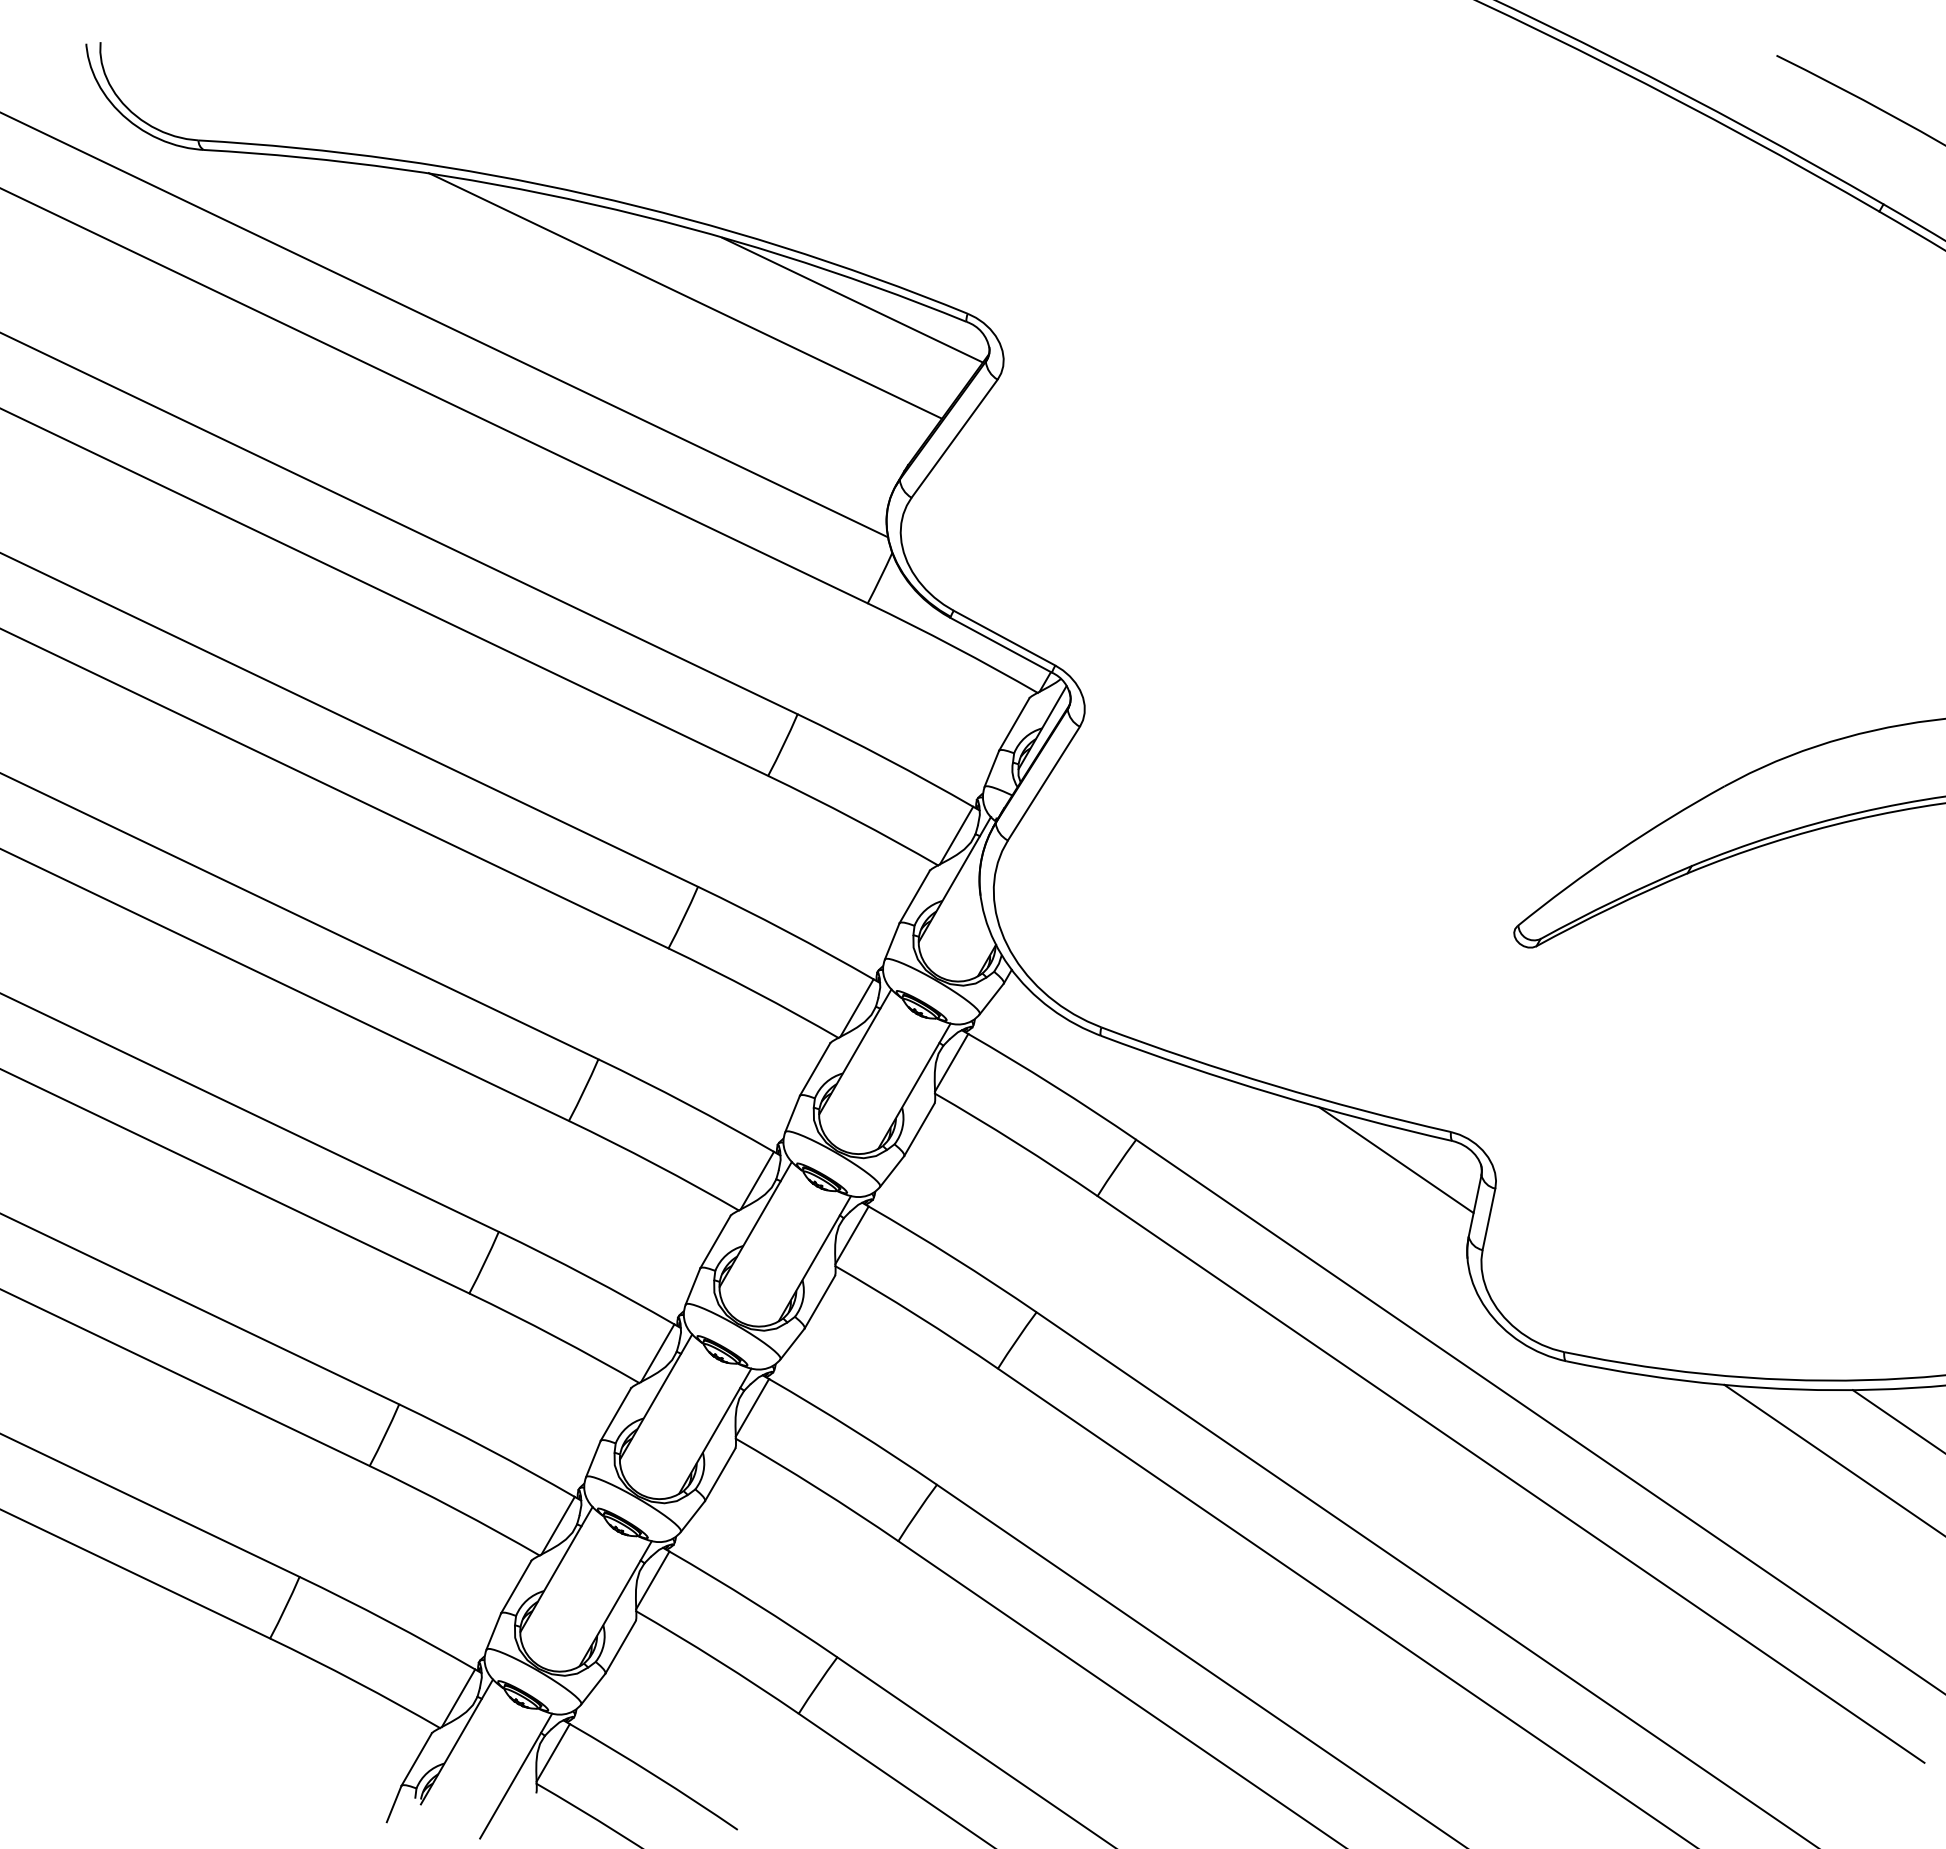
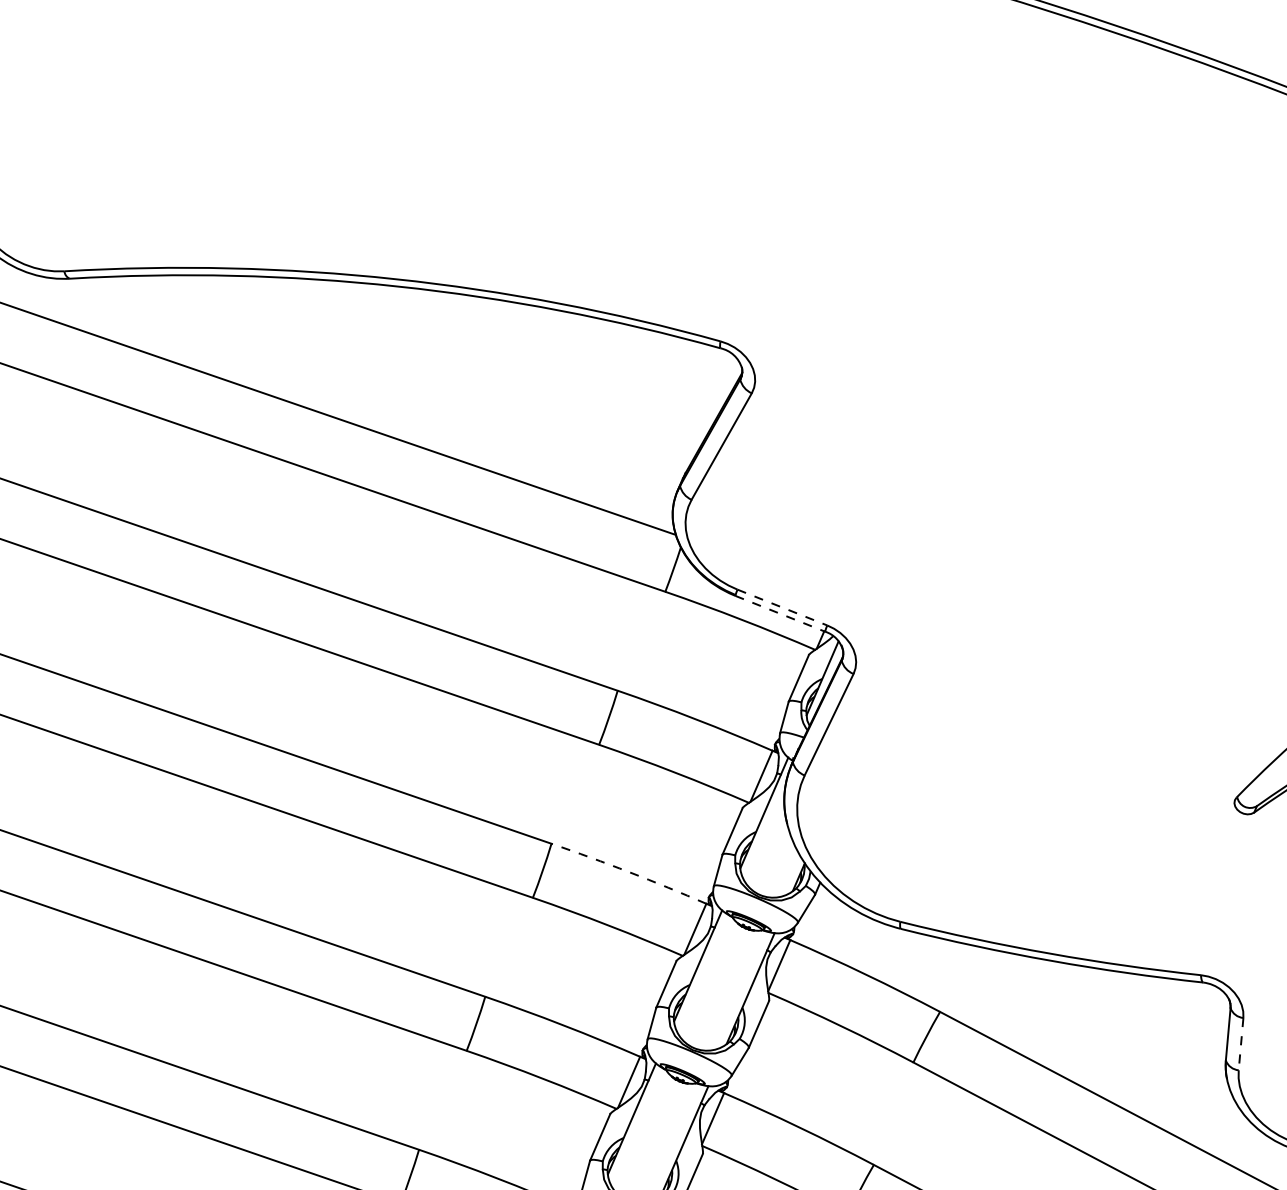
line: (685, 295) -> (484, 353), removed
line: (852, 299) -> (623, 340), removed
line: (1004, 638) -> (782, 607), solid -> dashed
line: (1001, 645) -> (780, 613), solid -> dashed
arc: (786, 931) -> (629, 872), solid -> dashed
line: (1395, 1159) -> (1157, 1003), removed
line: (1488, 1219) -> (1240, 1044), solid -> dashed

